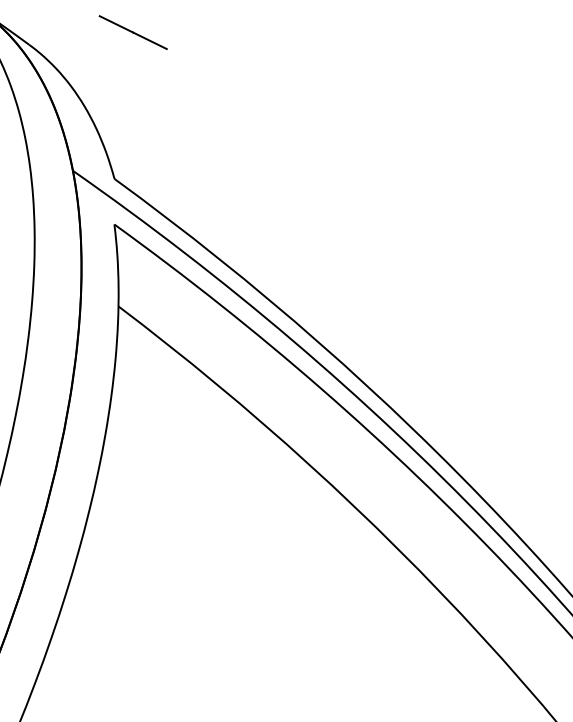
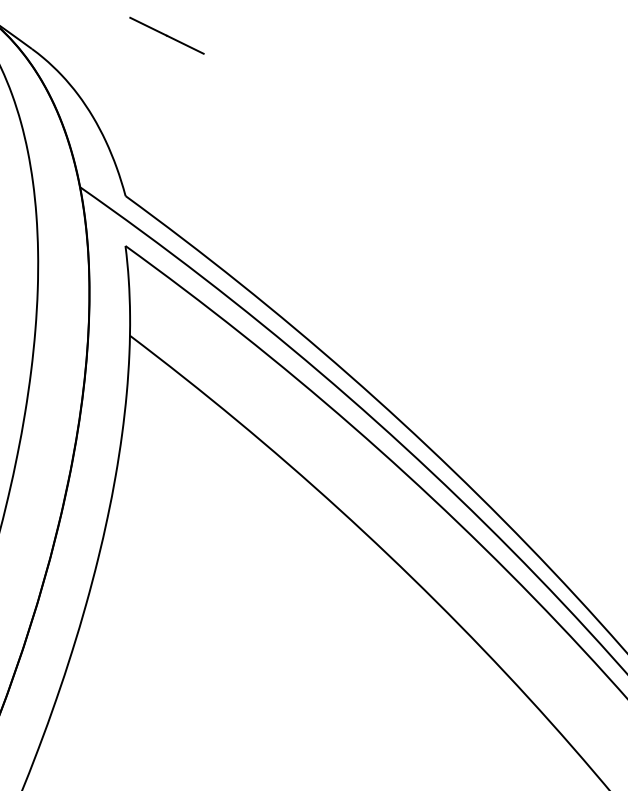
line: (132, 32) -> (166, 35), moved

